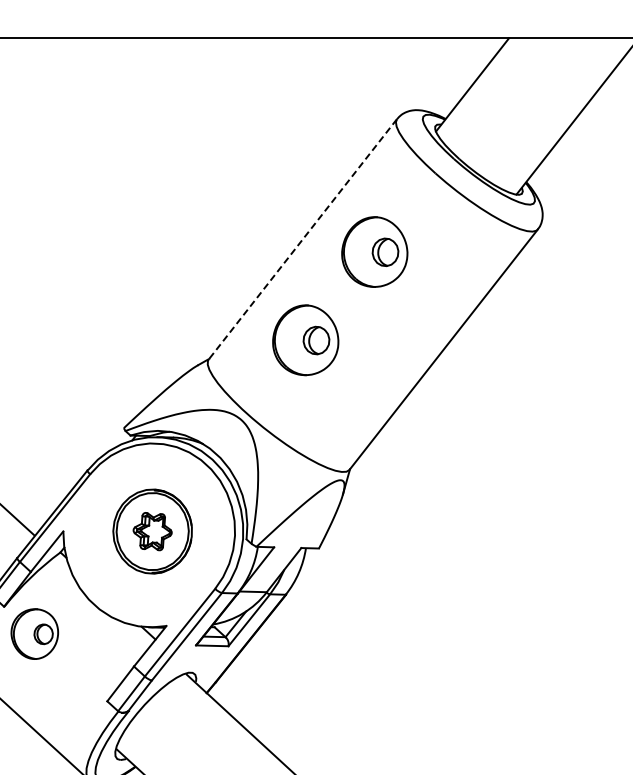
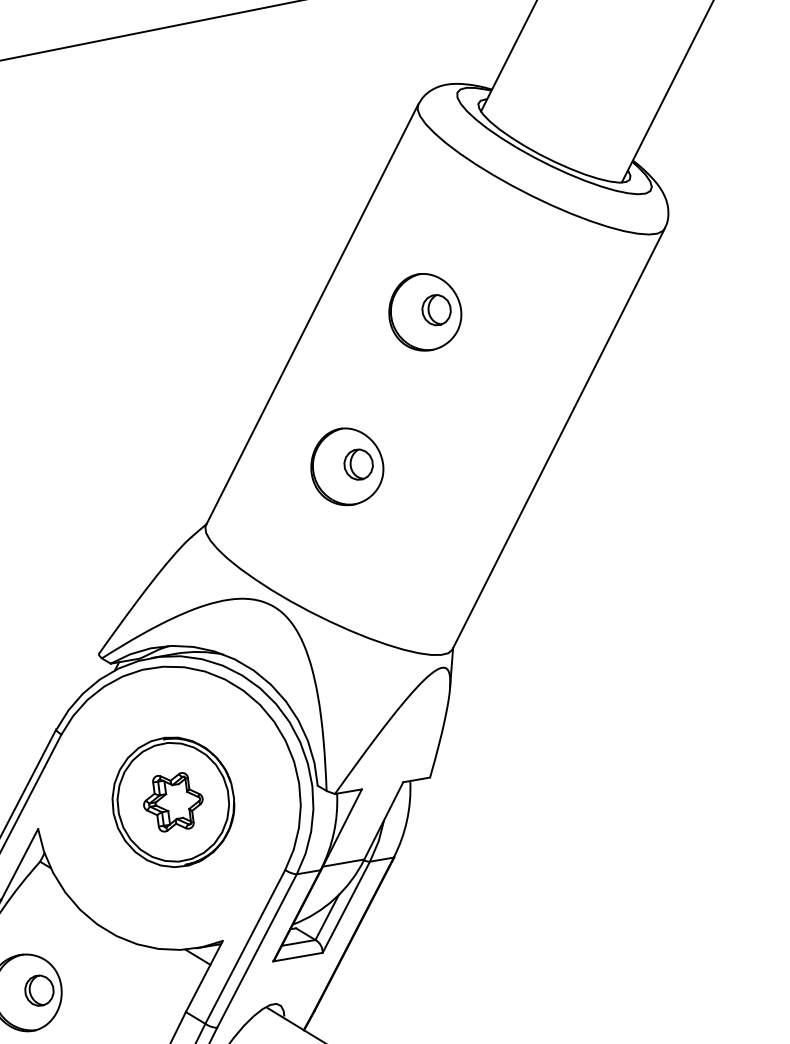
line: (302, 239) -> (311, 315), dashed -> solid
part: (374, 251) -> (424, 311), size x0.71
part: (305, 340) -> (346, 466), size x0.71

